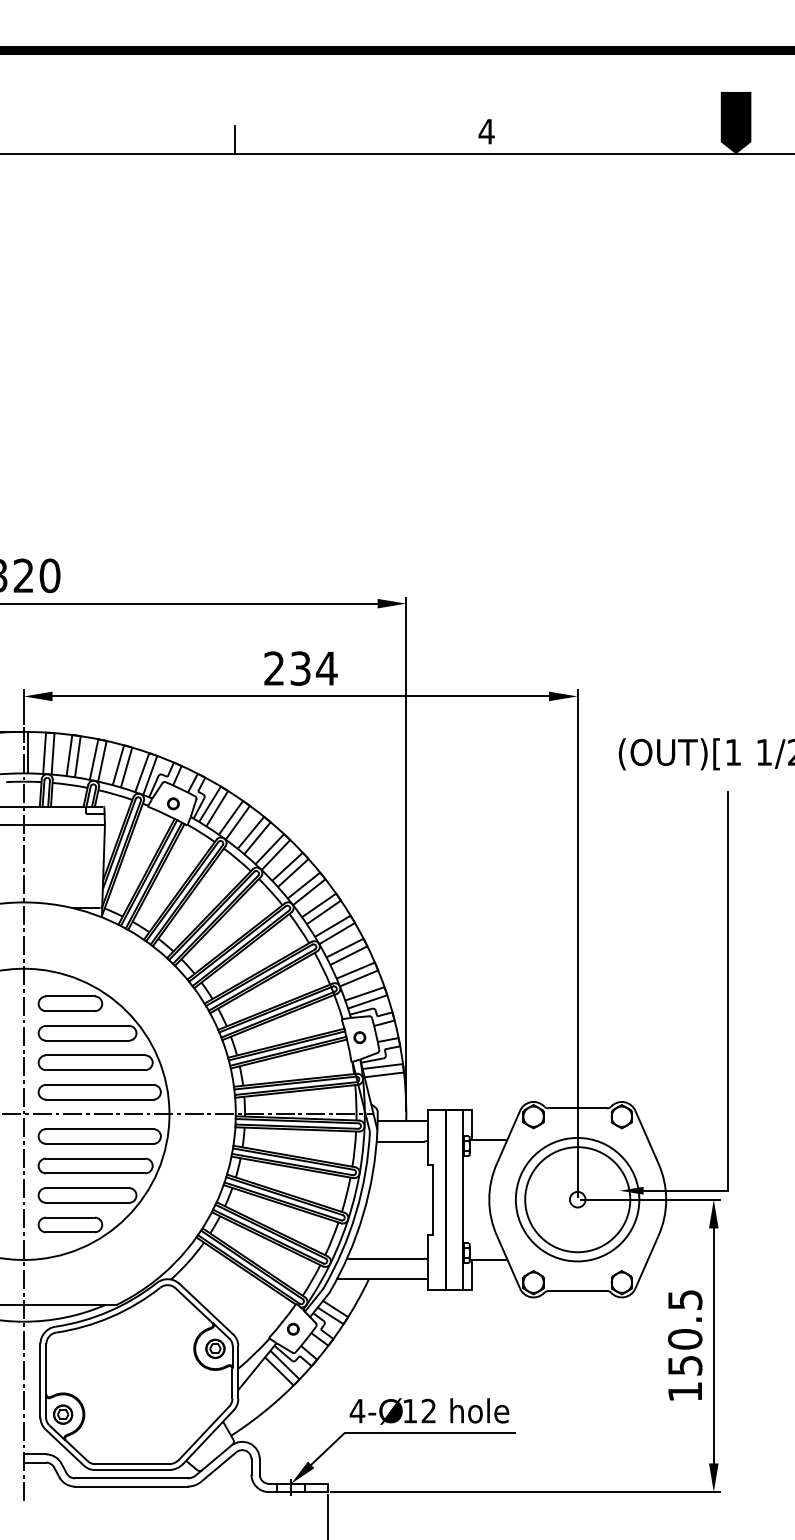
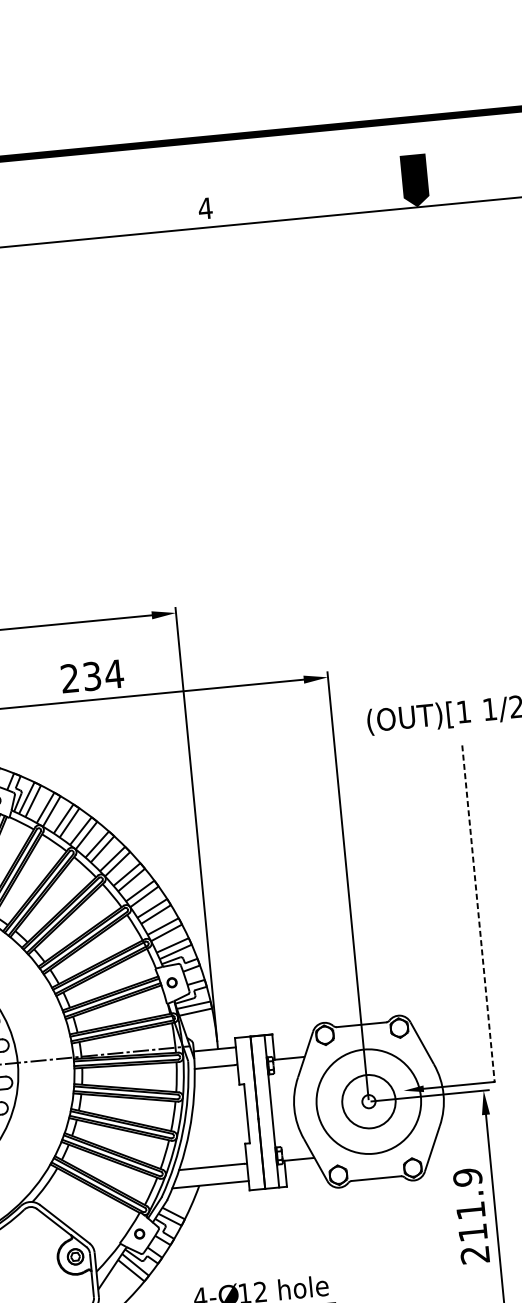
line: (727, 991) -> (478, 913), solid -> dashed
circle: (577, 1199) -> (368, 1101), size x0.6
text: (684, 1345) -> (470, 1215), 150.5 -> 211.9

